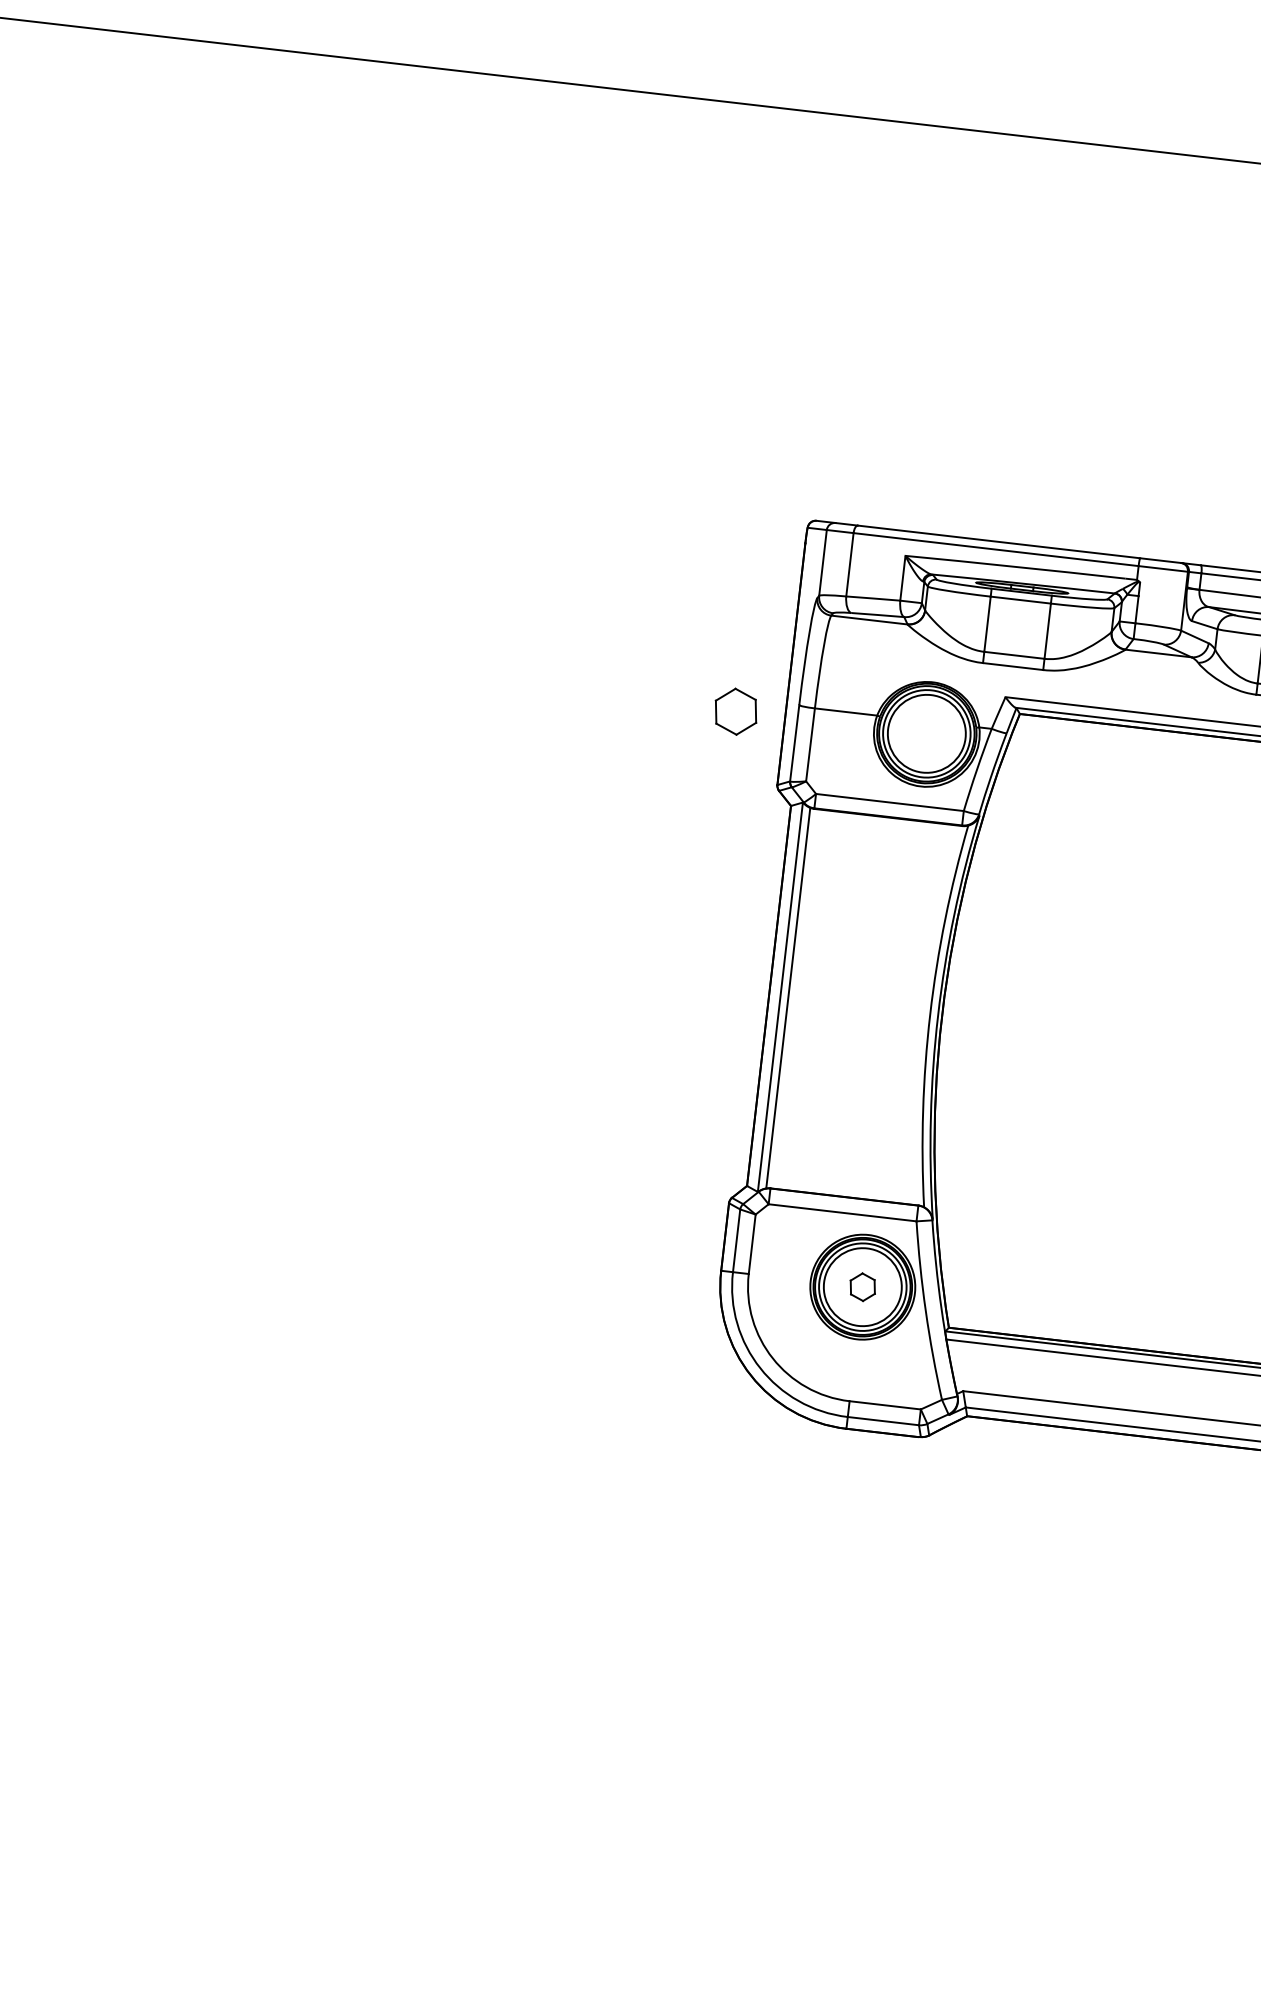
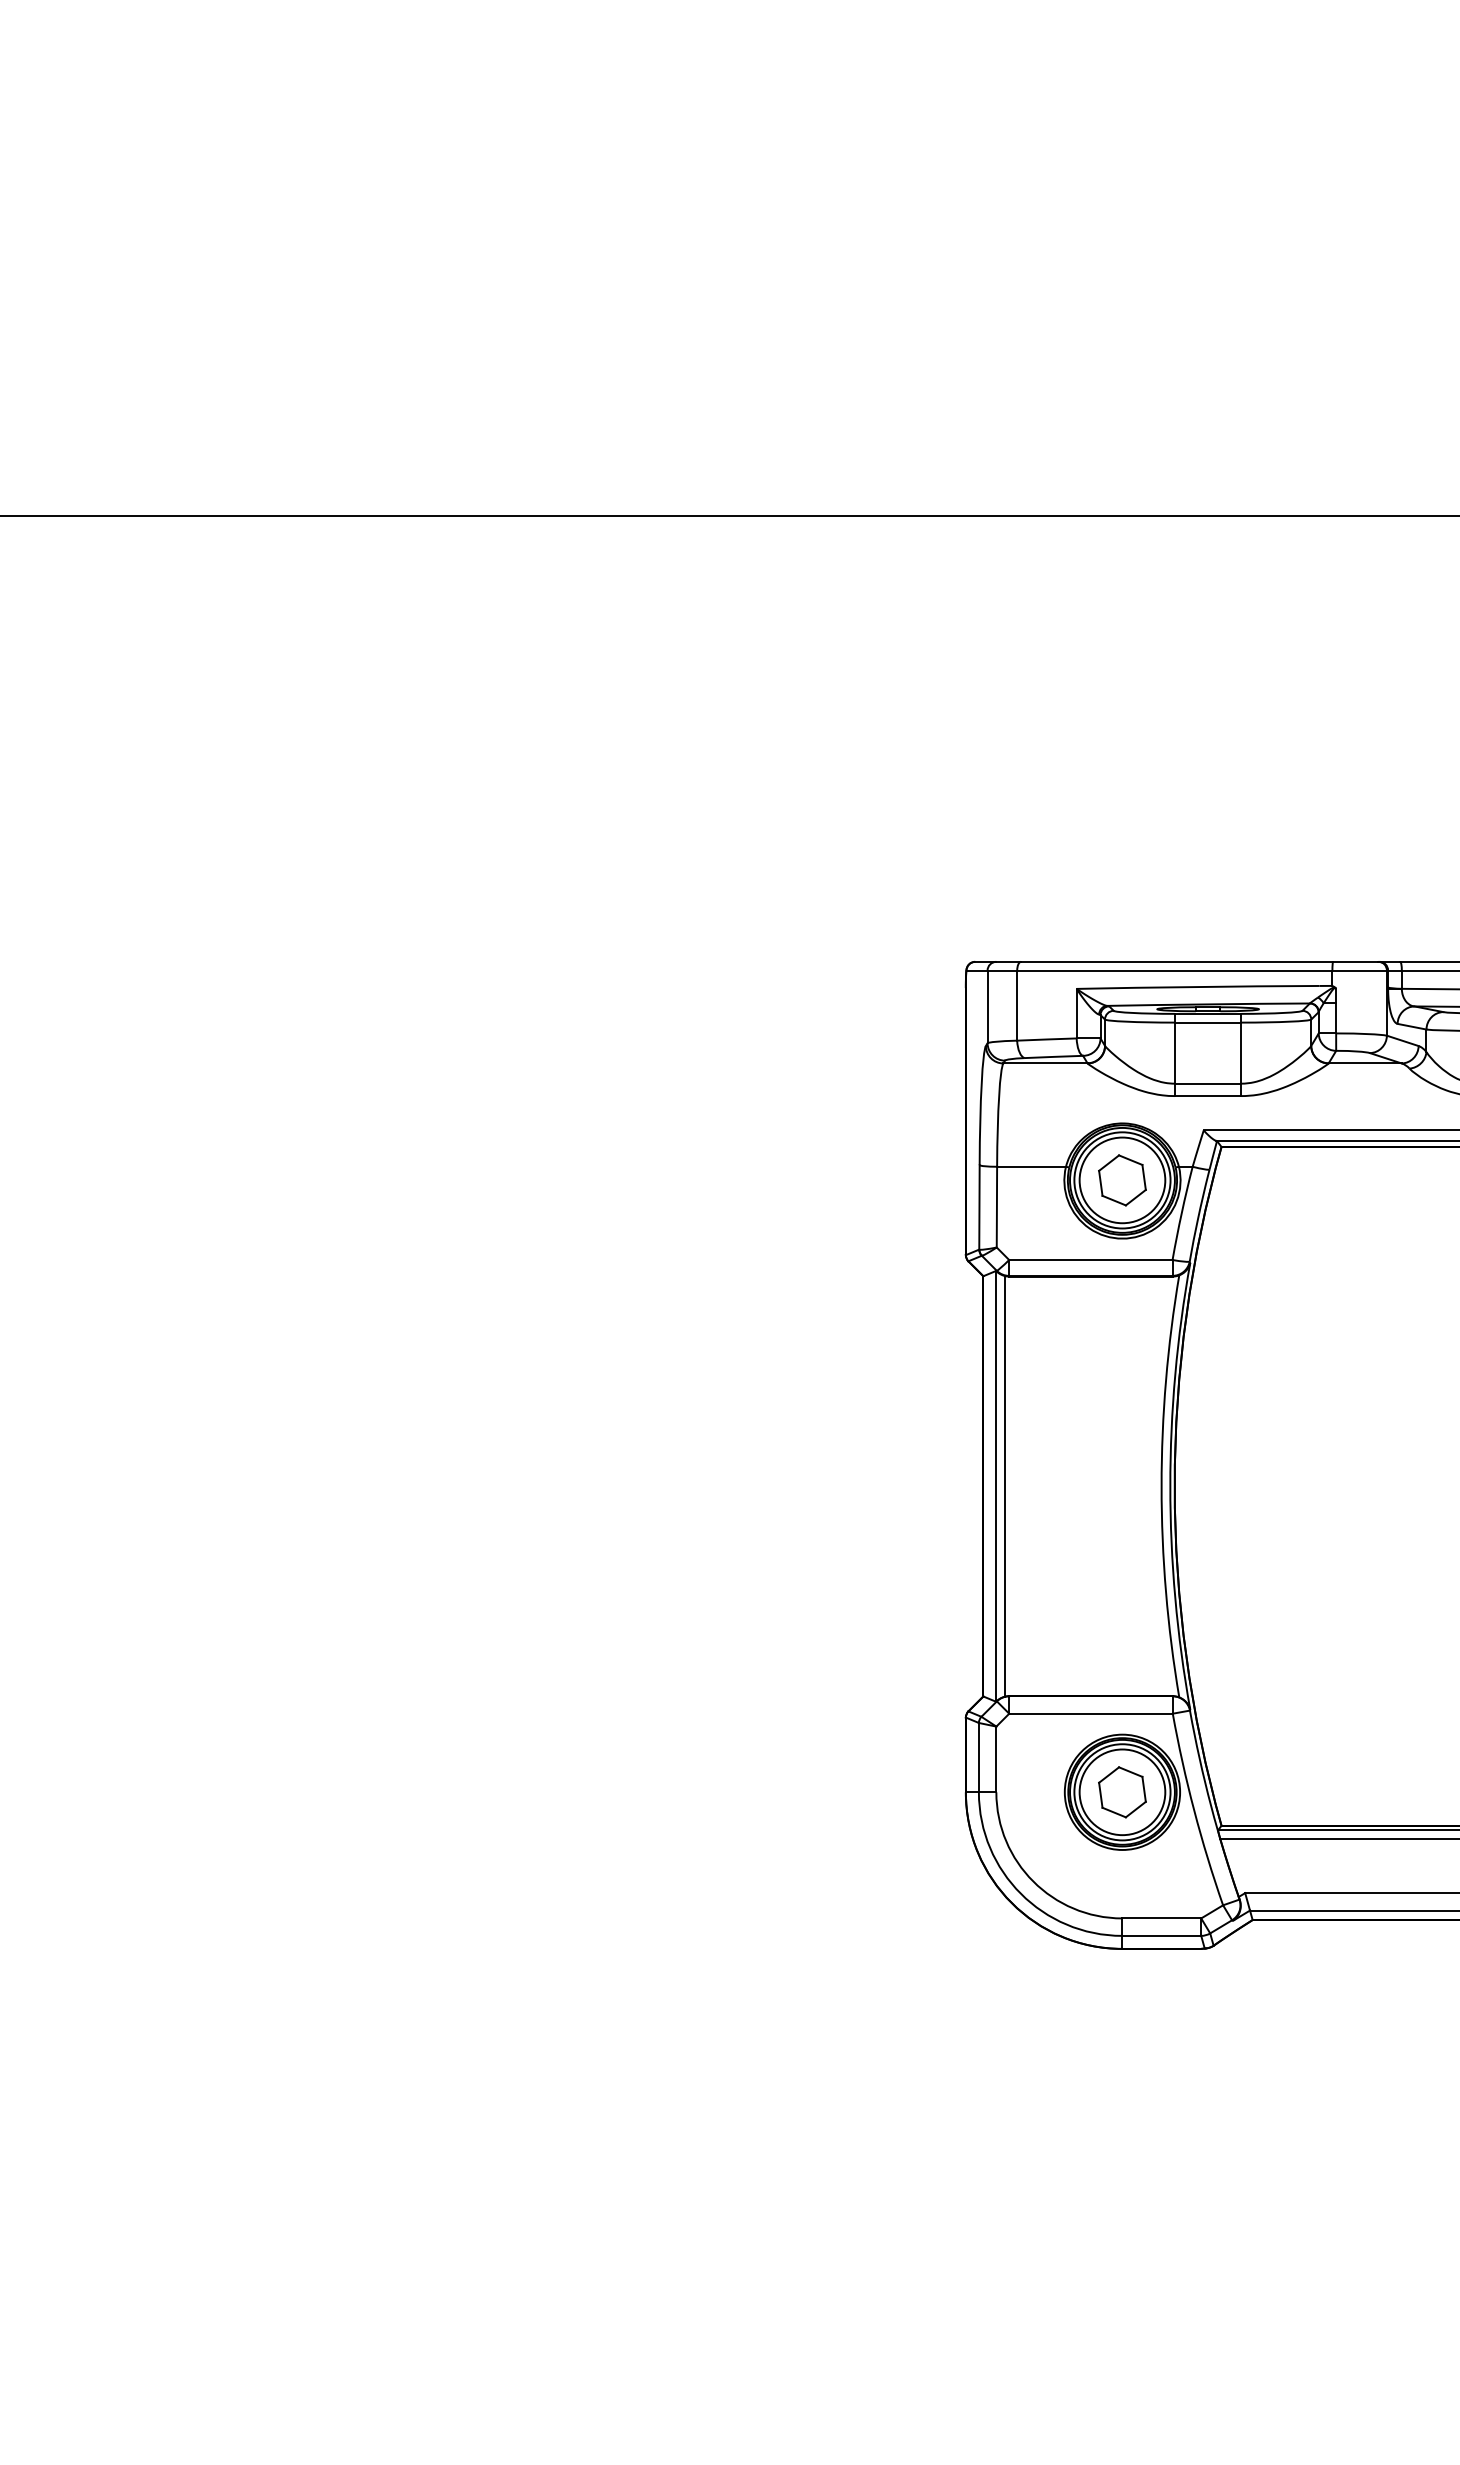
part: (736, 711) -> (1122, 1180), moved
part: (862, 1287) -> (1122, 1792), size x1.67

